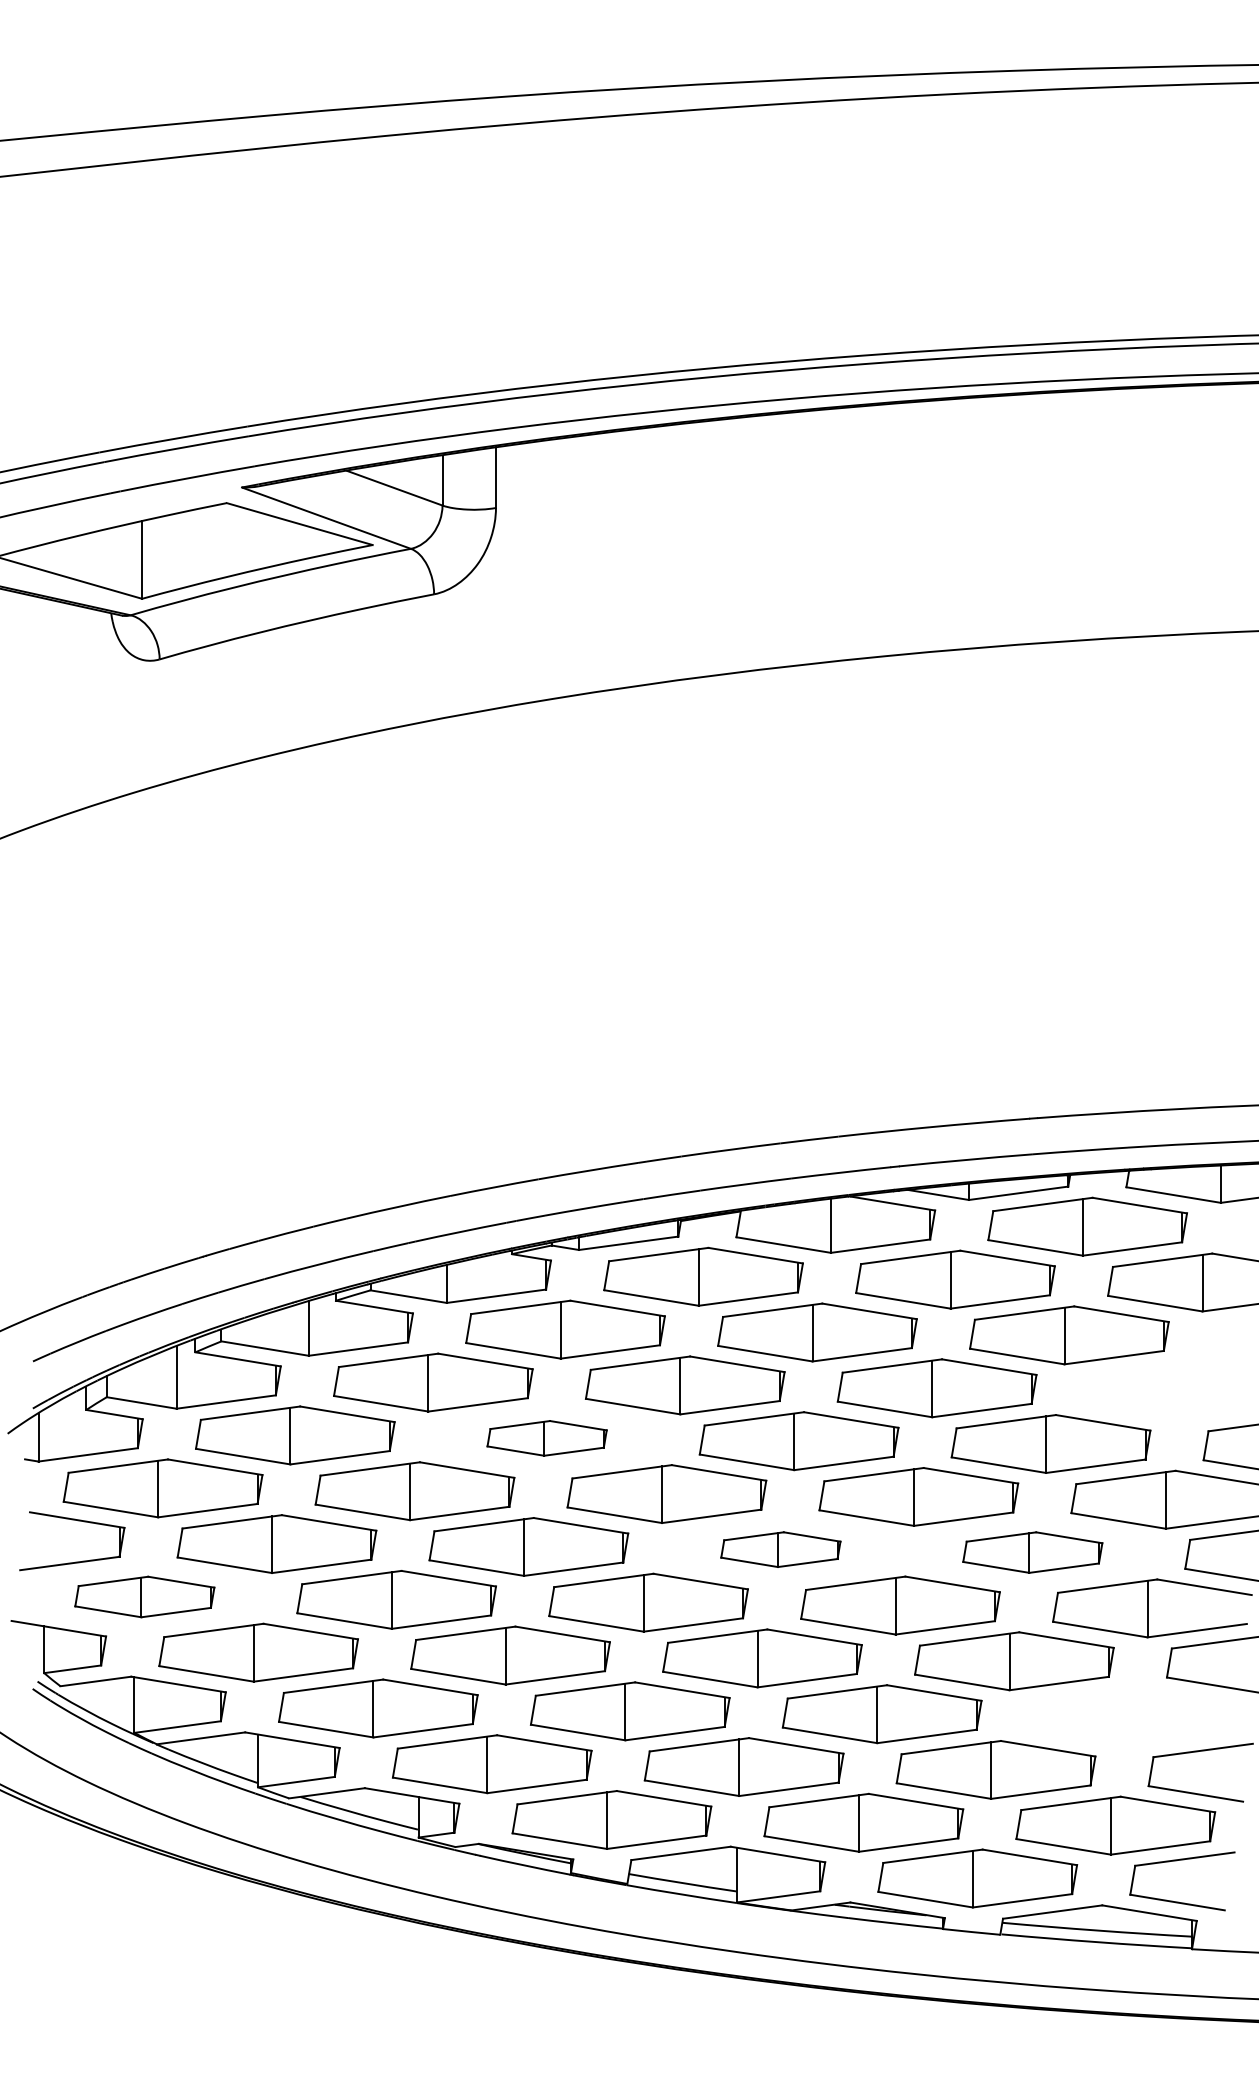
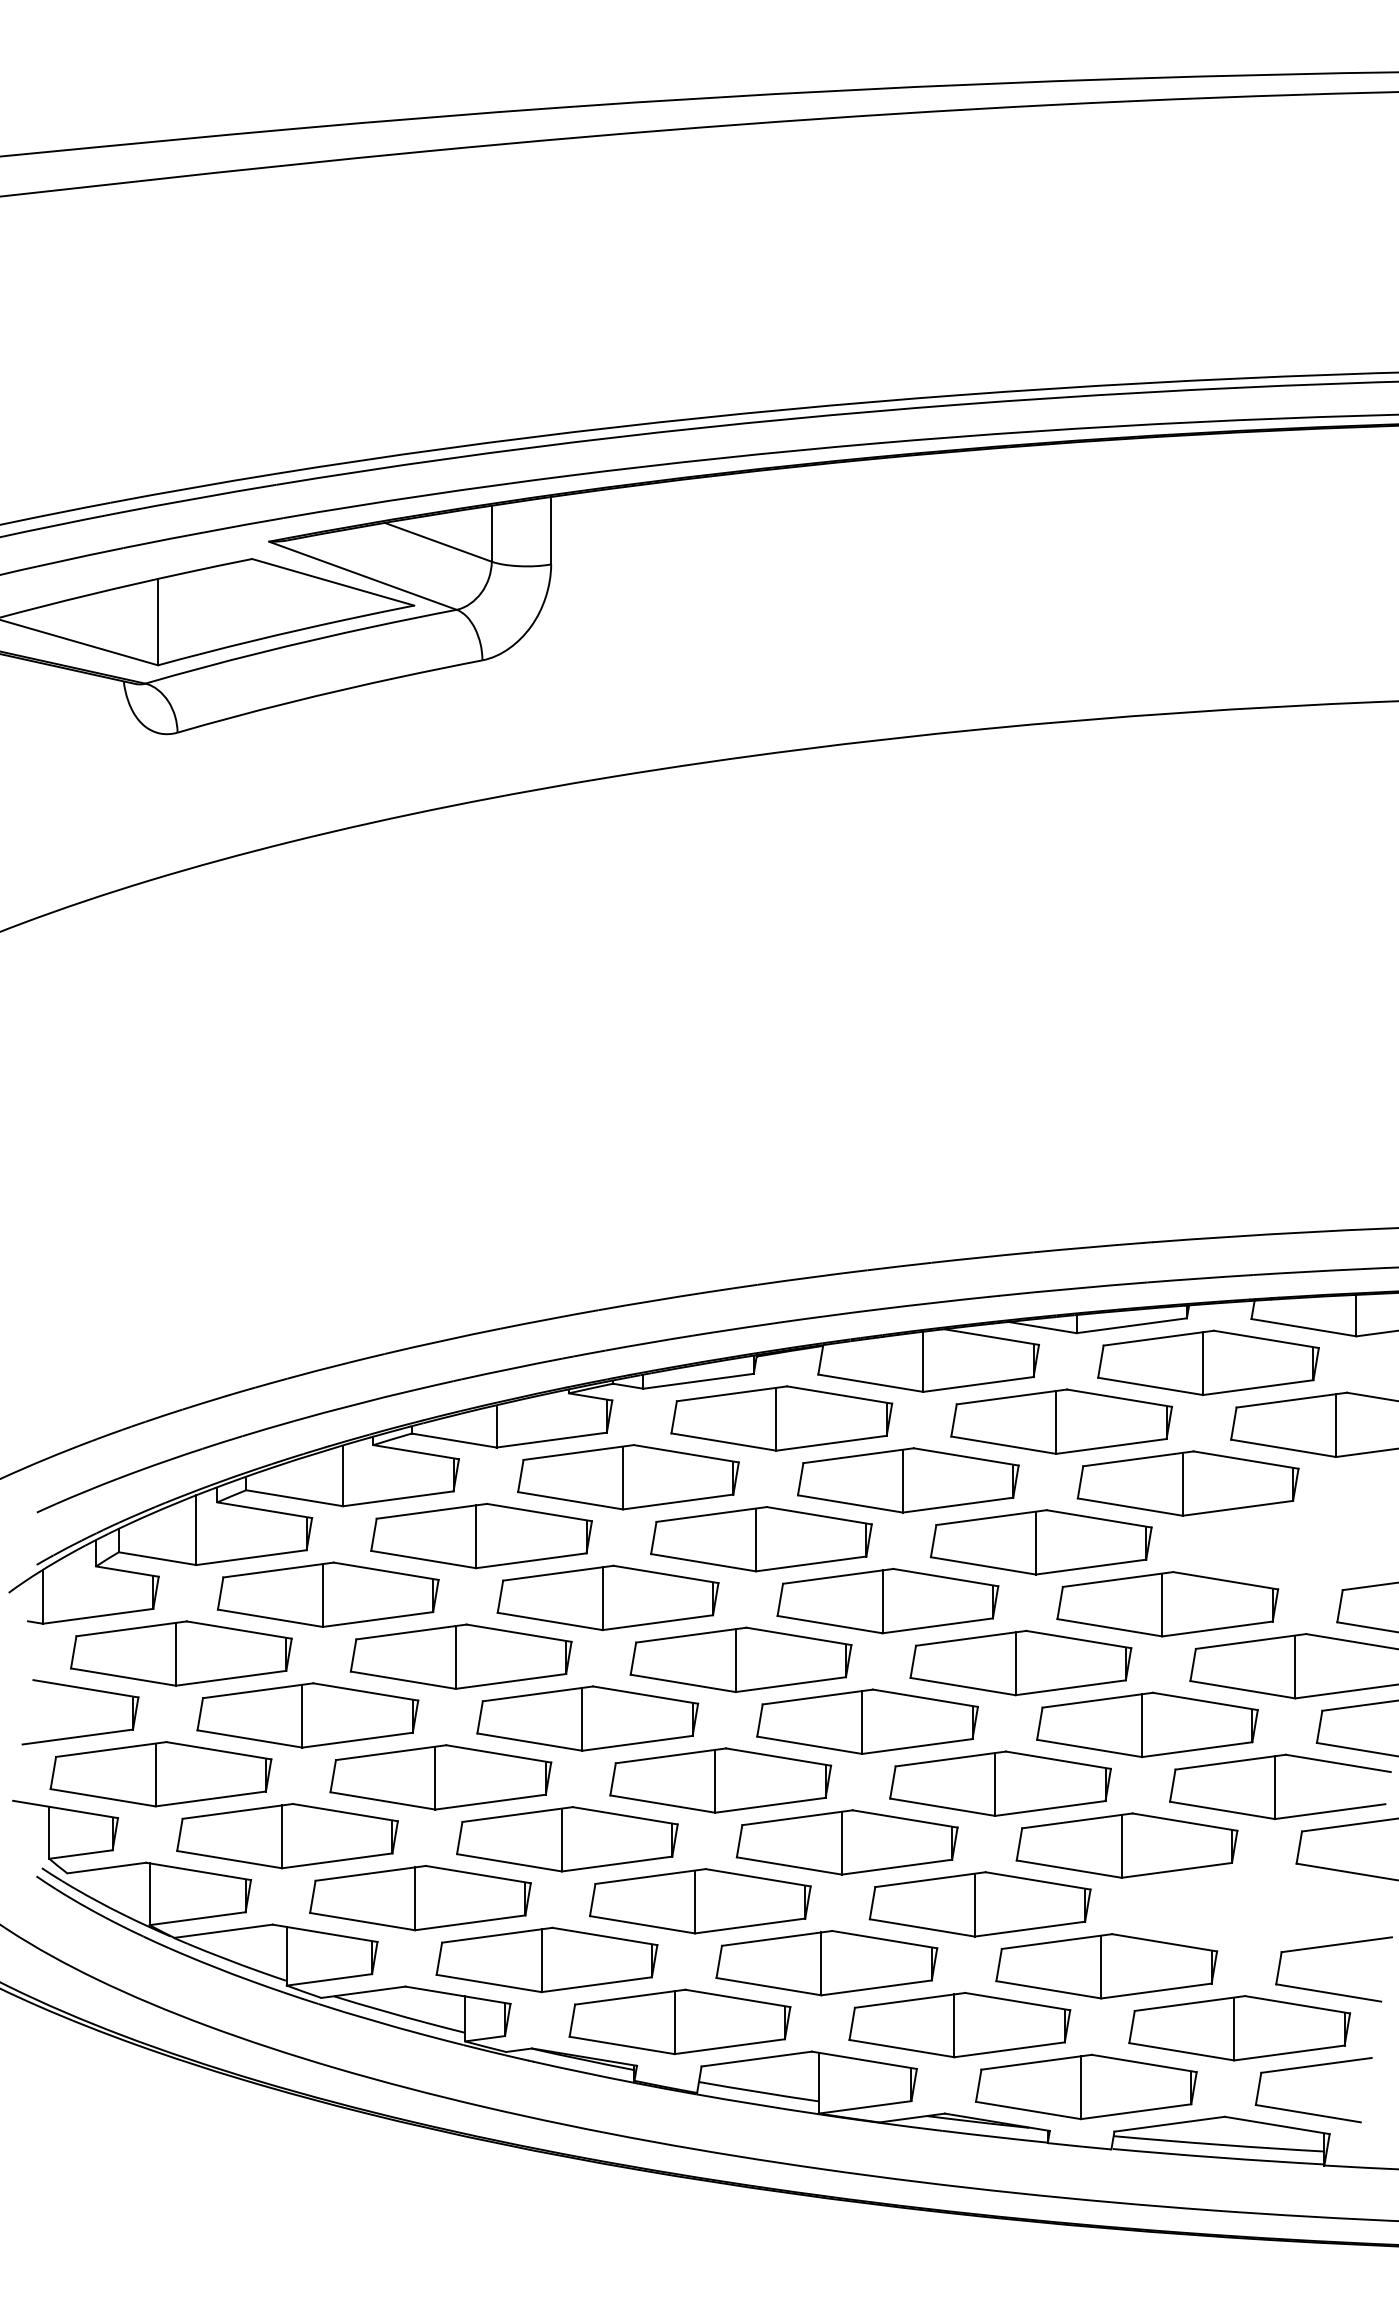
part: (546, 1438) -> (607, 1598), size x1.67
part: (780, 1549) -> (867, 1721), size x1.67
part: (1032, 1552) -> (1147, 1724), size x1.43
part: (144, 1596) -> (160, 1773), size x1.43

